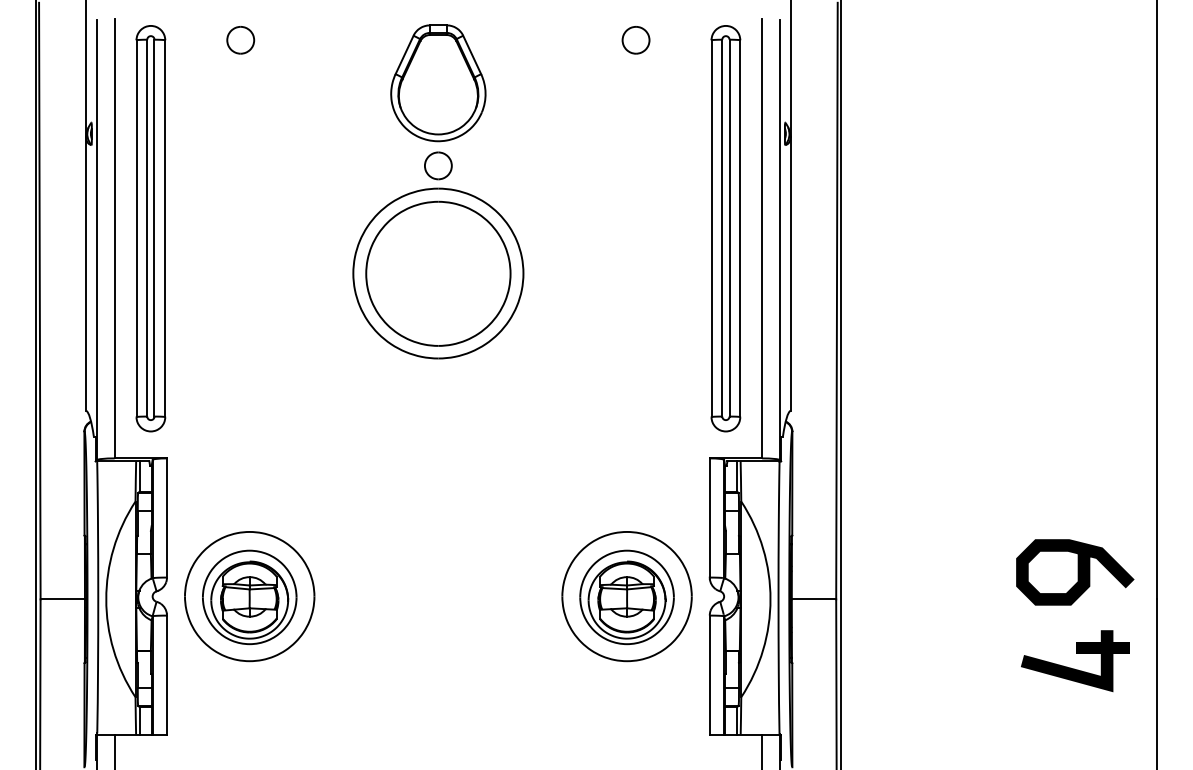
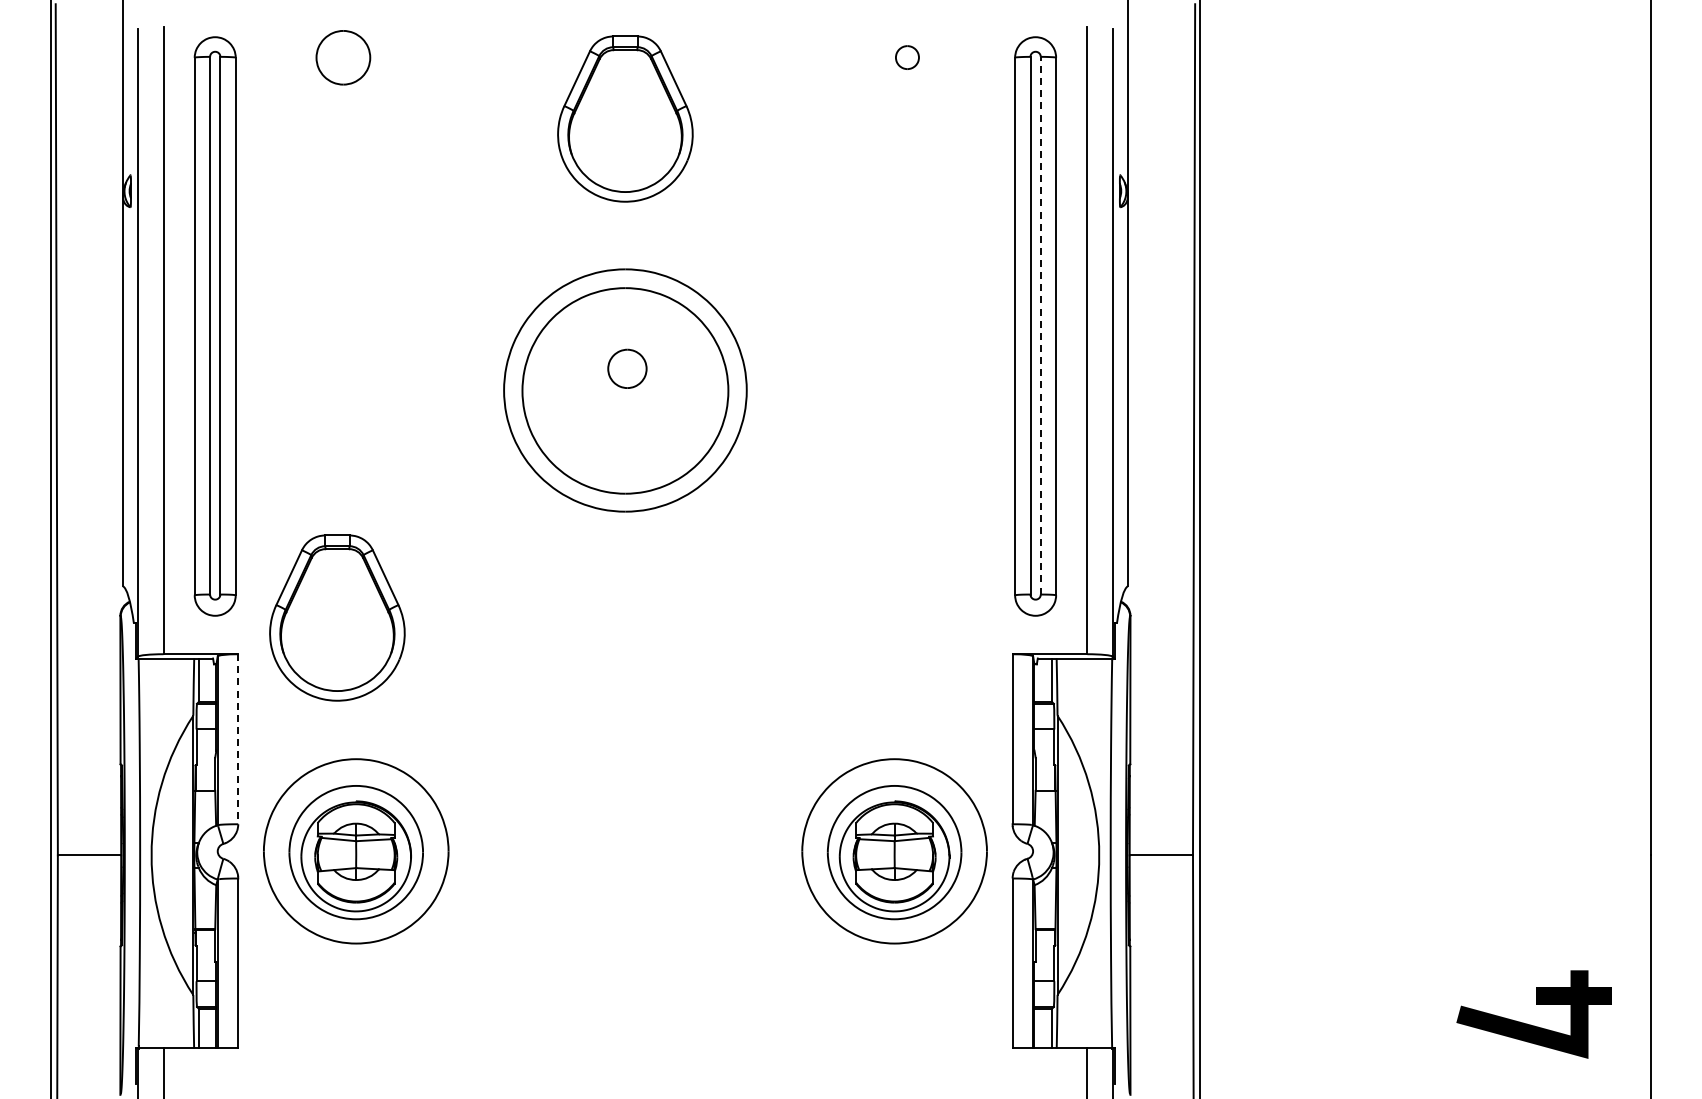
part: (240, 40) -> (343, 57), size x1.4
part: (636, 40) -> (907, 57), size x0.6
part: (438, 165) -> (627, 368), moved
line: (729, 227) -> (1040, 325), solid -> dashed
part: (236, 432) -> (337, 617), added
line: (167, 518) -> (238, 739), solid -> dashed
curve: (1077, 572) -> (1537, 816), removed
part: (1073, 668) -> (1531, 1024), moved

